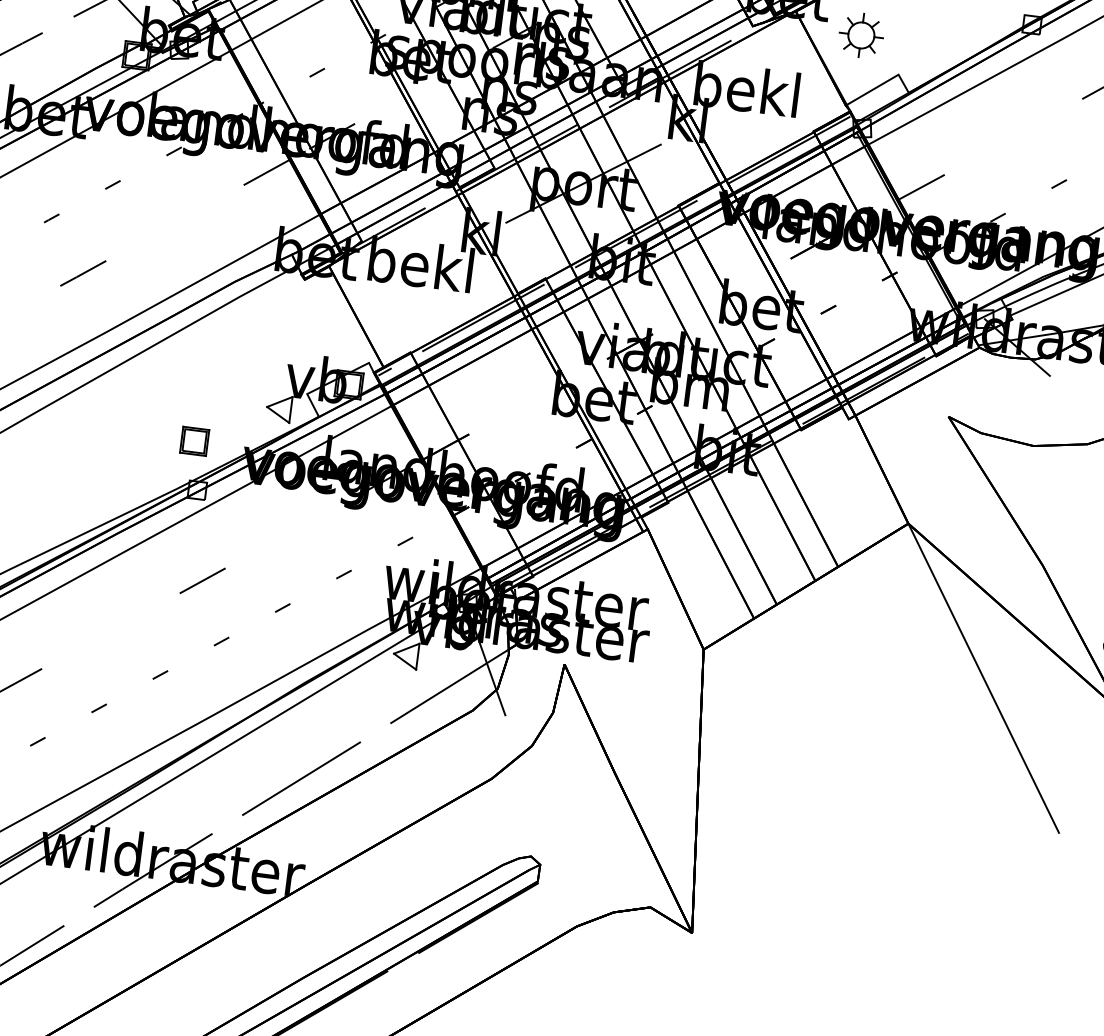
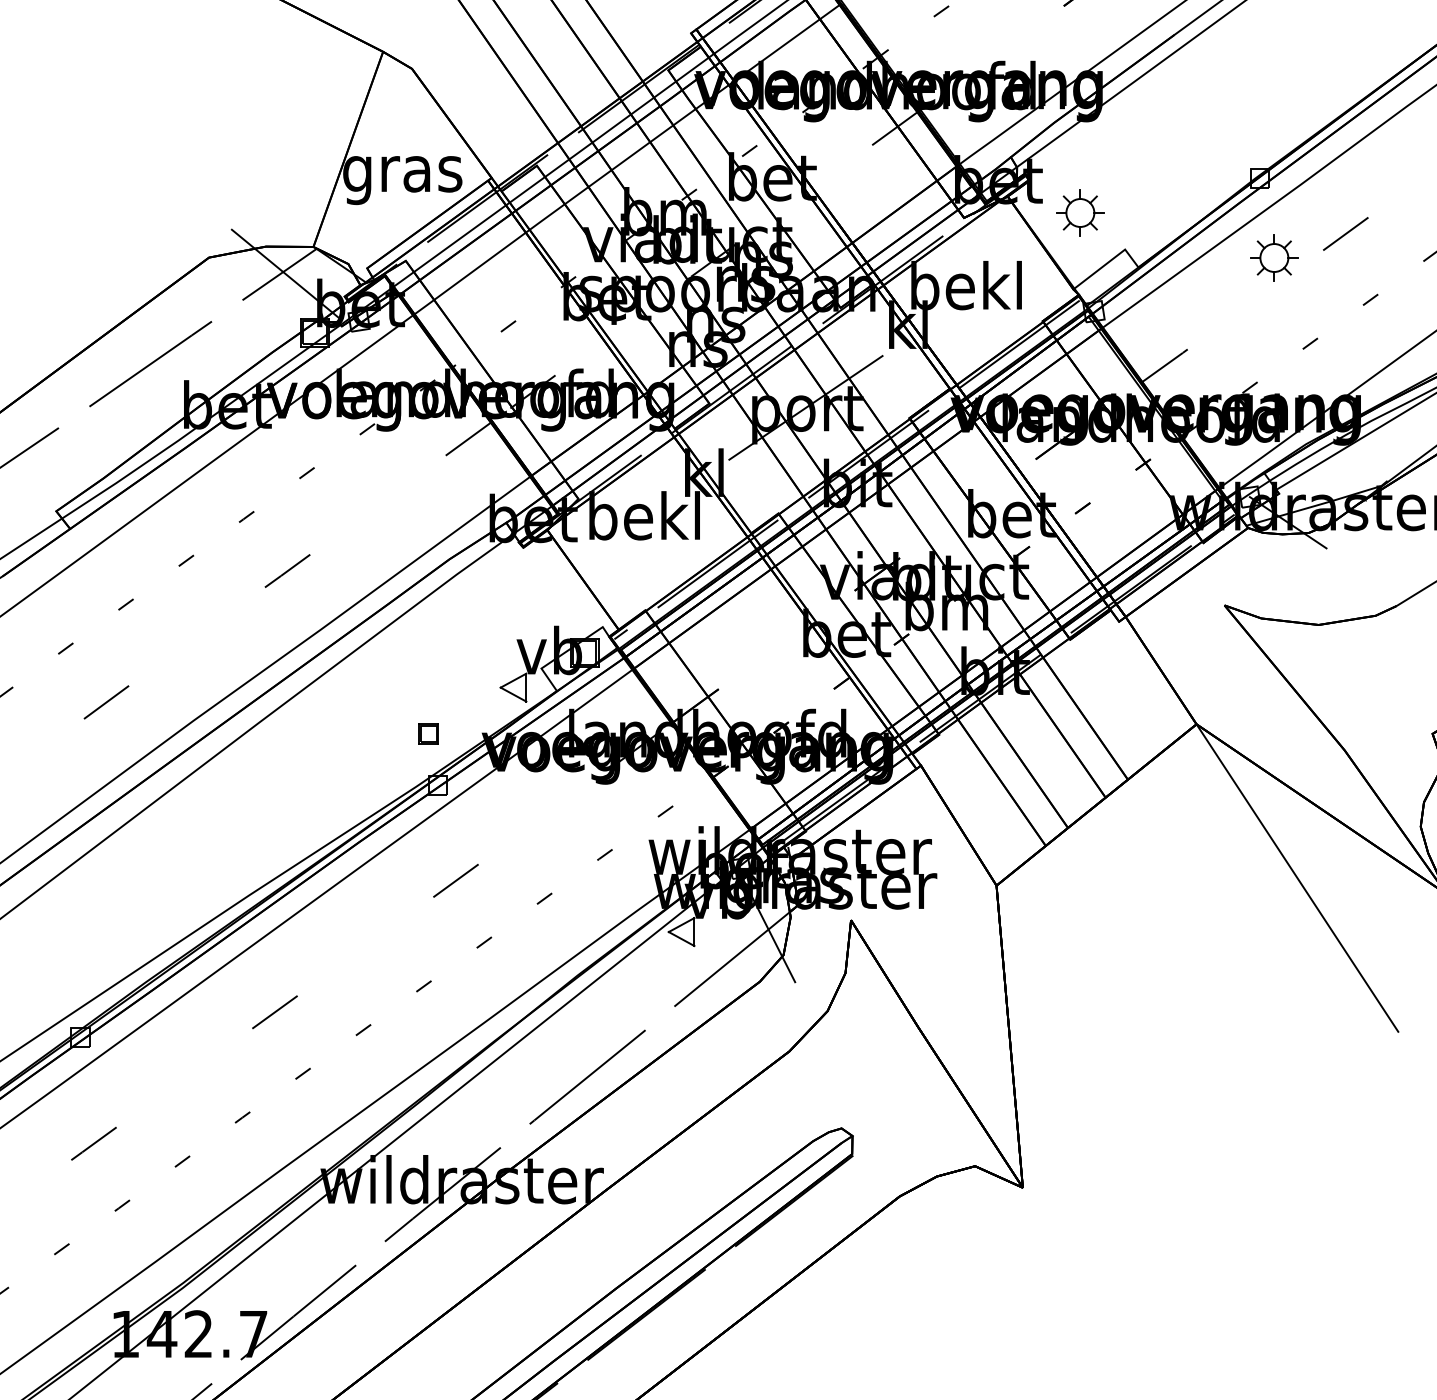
part: (1036, 99) -> (1274, 257), added
part: (194, 440) -> (428, 733), size x0.7

